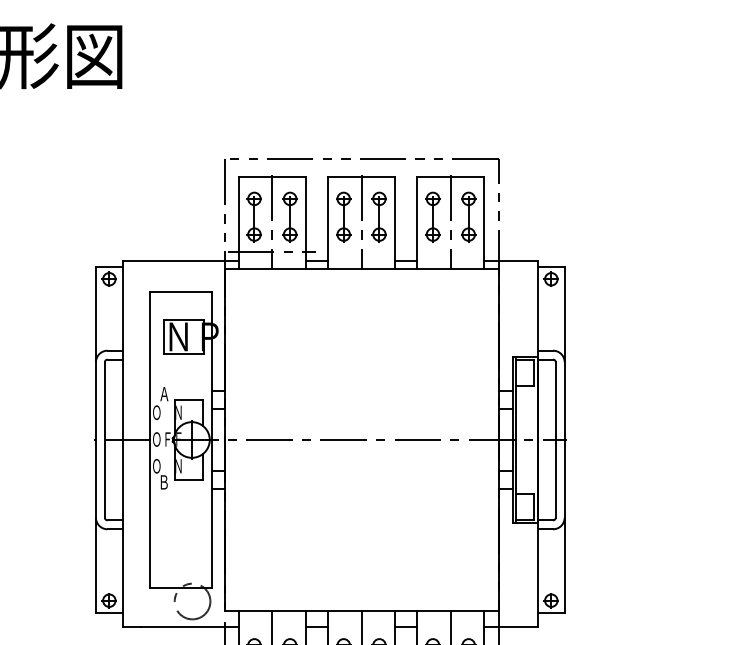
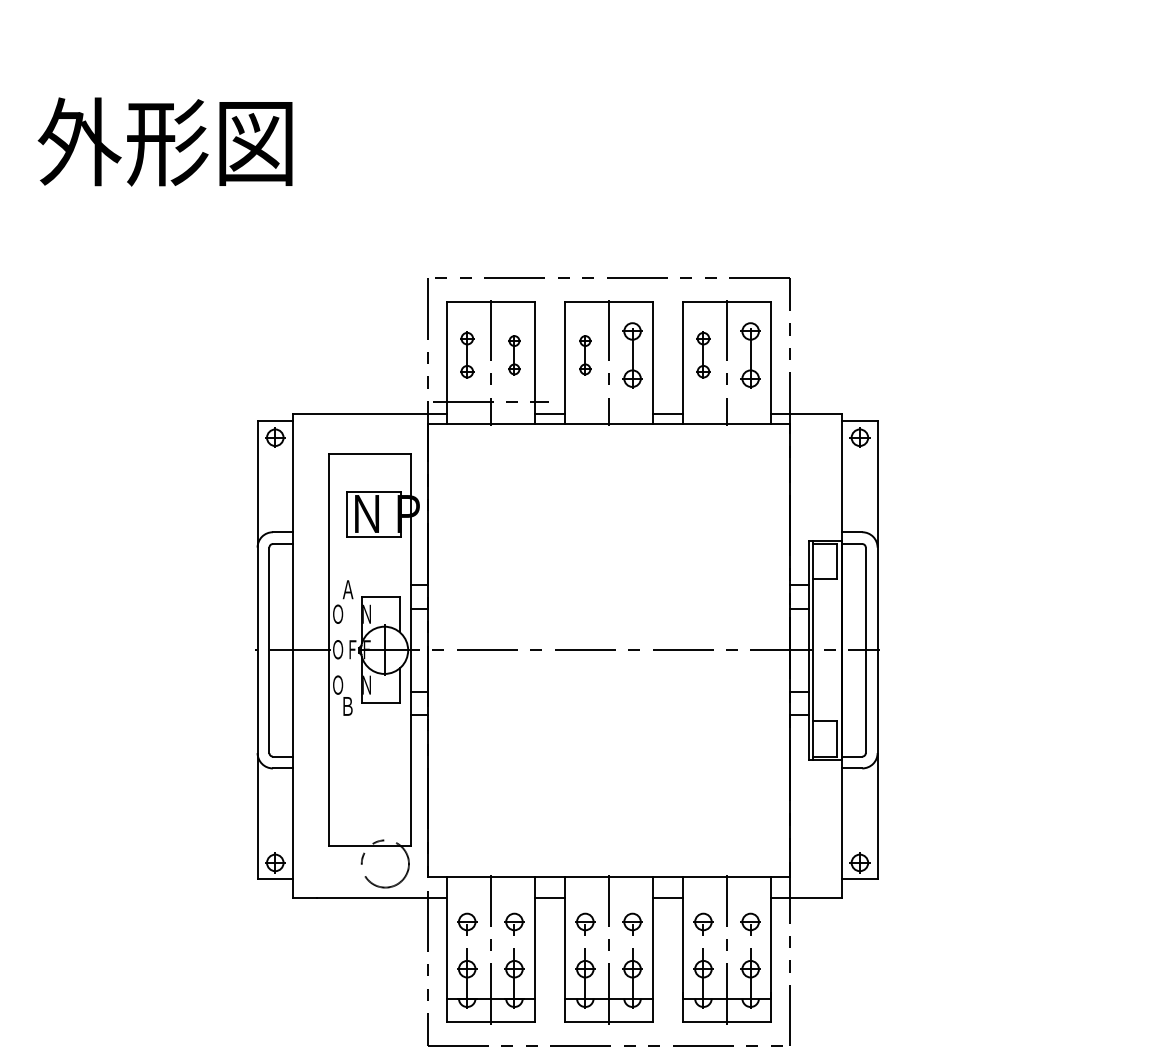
part: (254, 217) -> (467, 355), size x0.7
part: (290, 217) -> (514, 355), size x0.6
part: (343, 217) -> (585, 355), size x0.6
part: (433, 217) -> (703, 355), size x0.7

